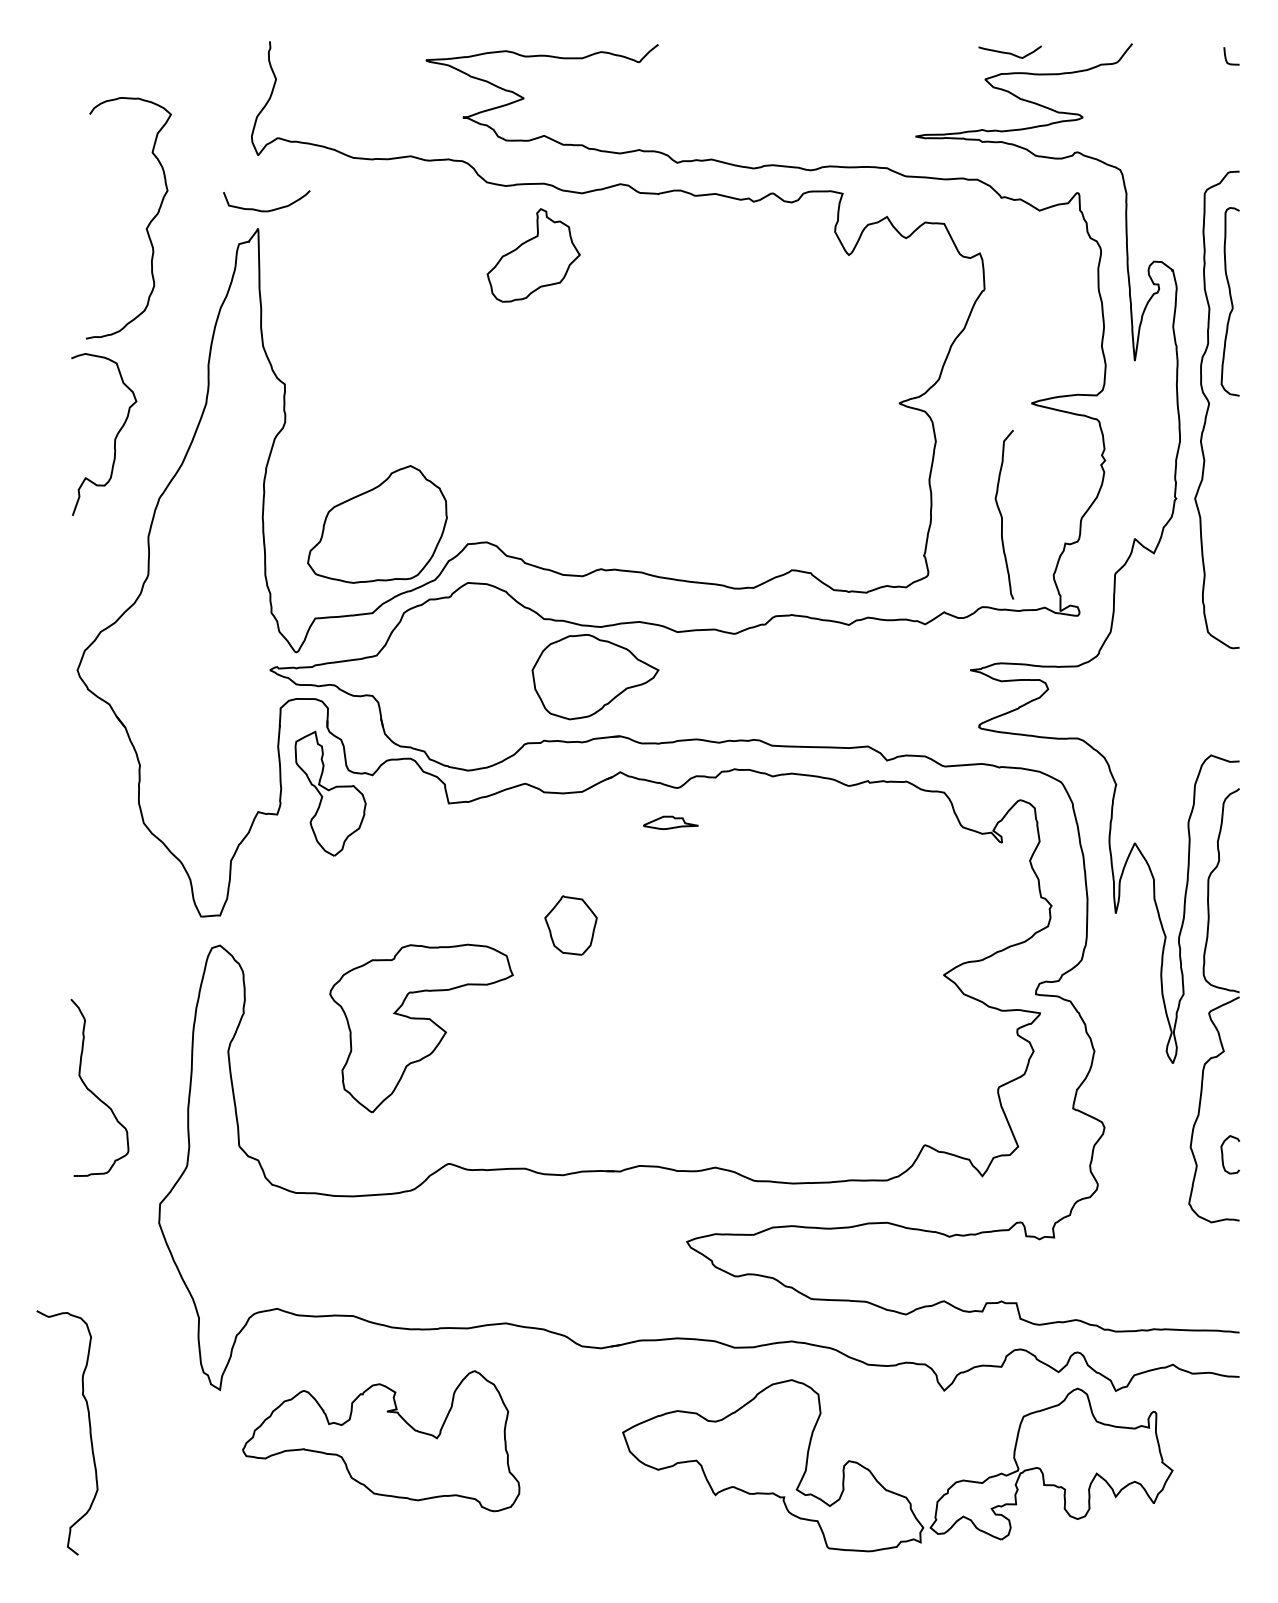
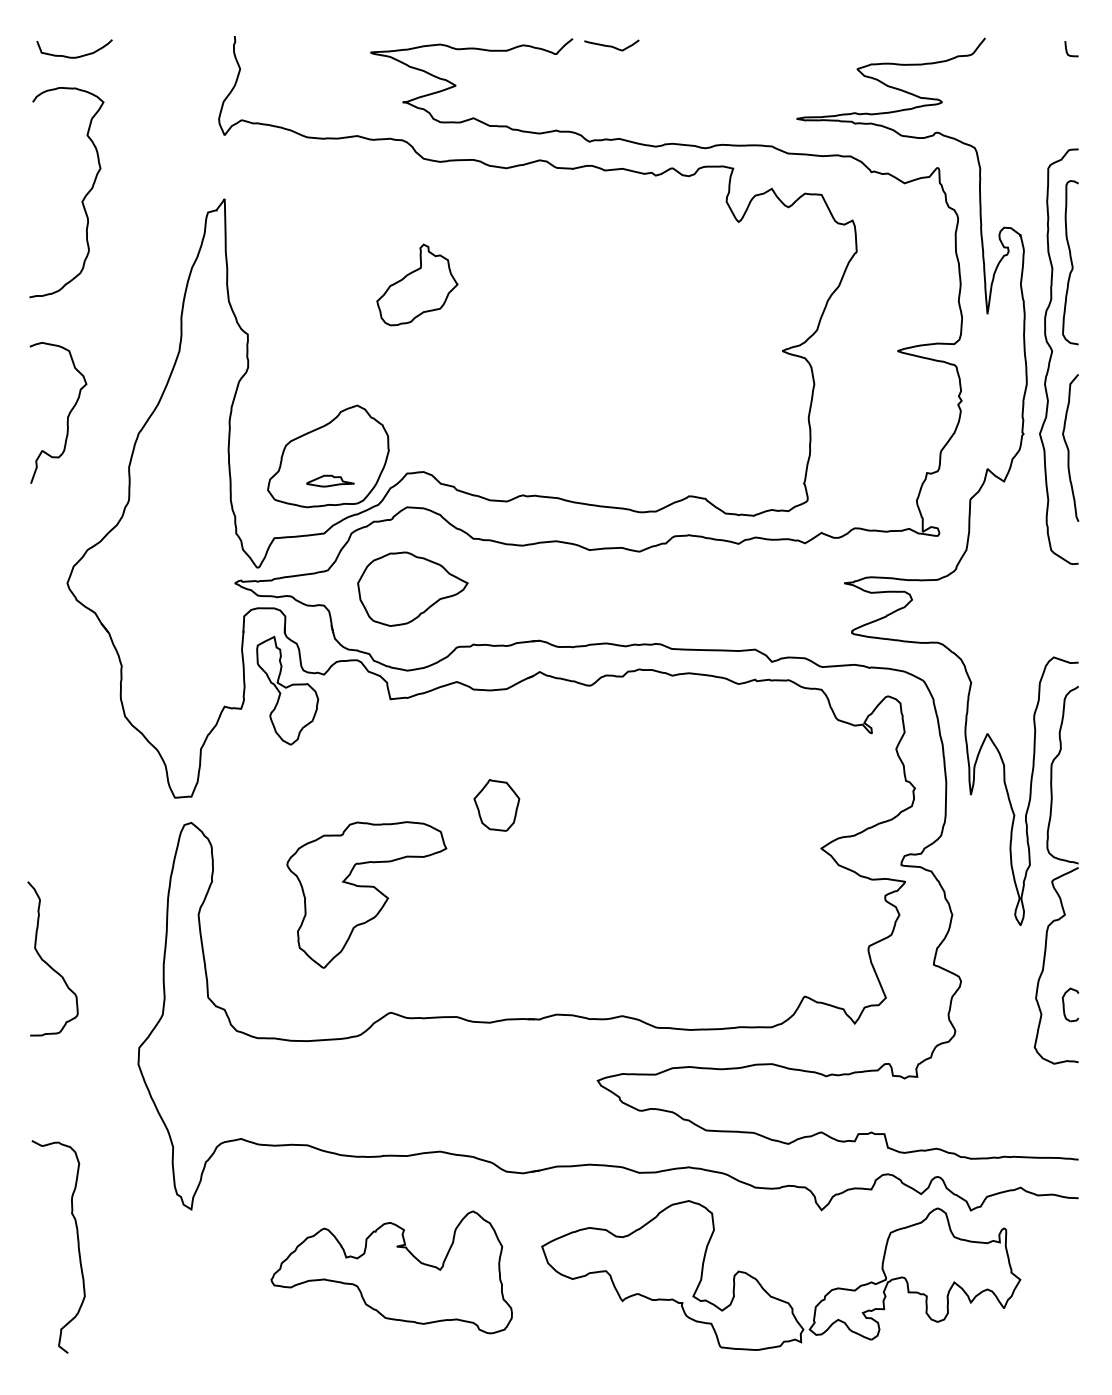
curve: (1009, 52) -> (611, 45), moved
curve: (270, 209) -> (77, 56), moved
curve: (145, 228) -> (81, 201), moved
part: (533, 255) -> (417, 285), moved
curve: (114, 438) -> (67, 416), moved
curve: (1002, 515) -> (1068, 448), moved
part: (595, 677) -> (412, 589), moved
part: (670, 822) -> (330, 480), moved
curve: (93, 1092) -> (47, 962), moved
part: (381, 1441) -> (391, 1272), moved

